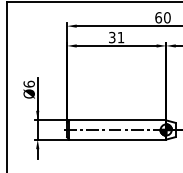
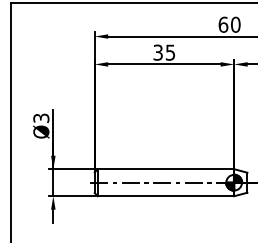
text: (120, 37) -> (170, 52), 31 -> 35
text: (29, 84) -> (41, 118), Ø6 -> Ø3

